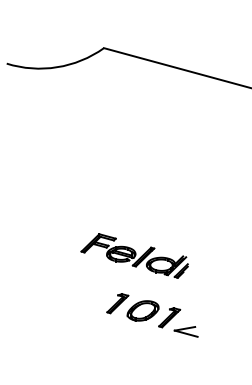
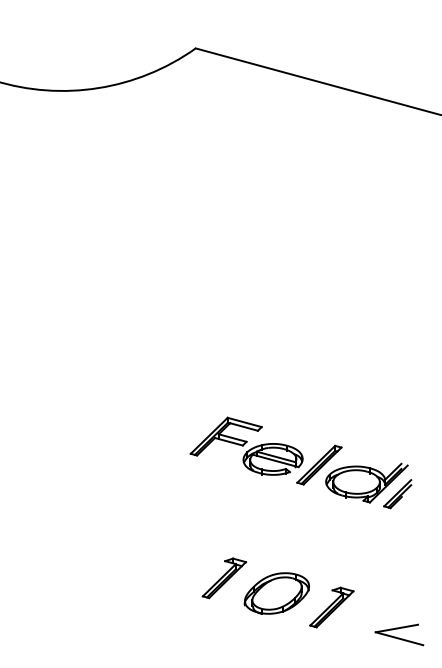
part: (134, 255) -> (300, 461), moved
part: (185, 331) -> (398, 634), moved

